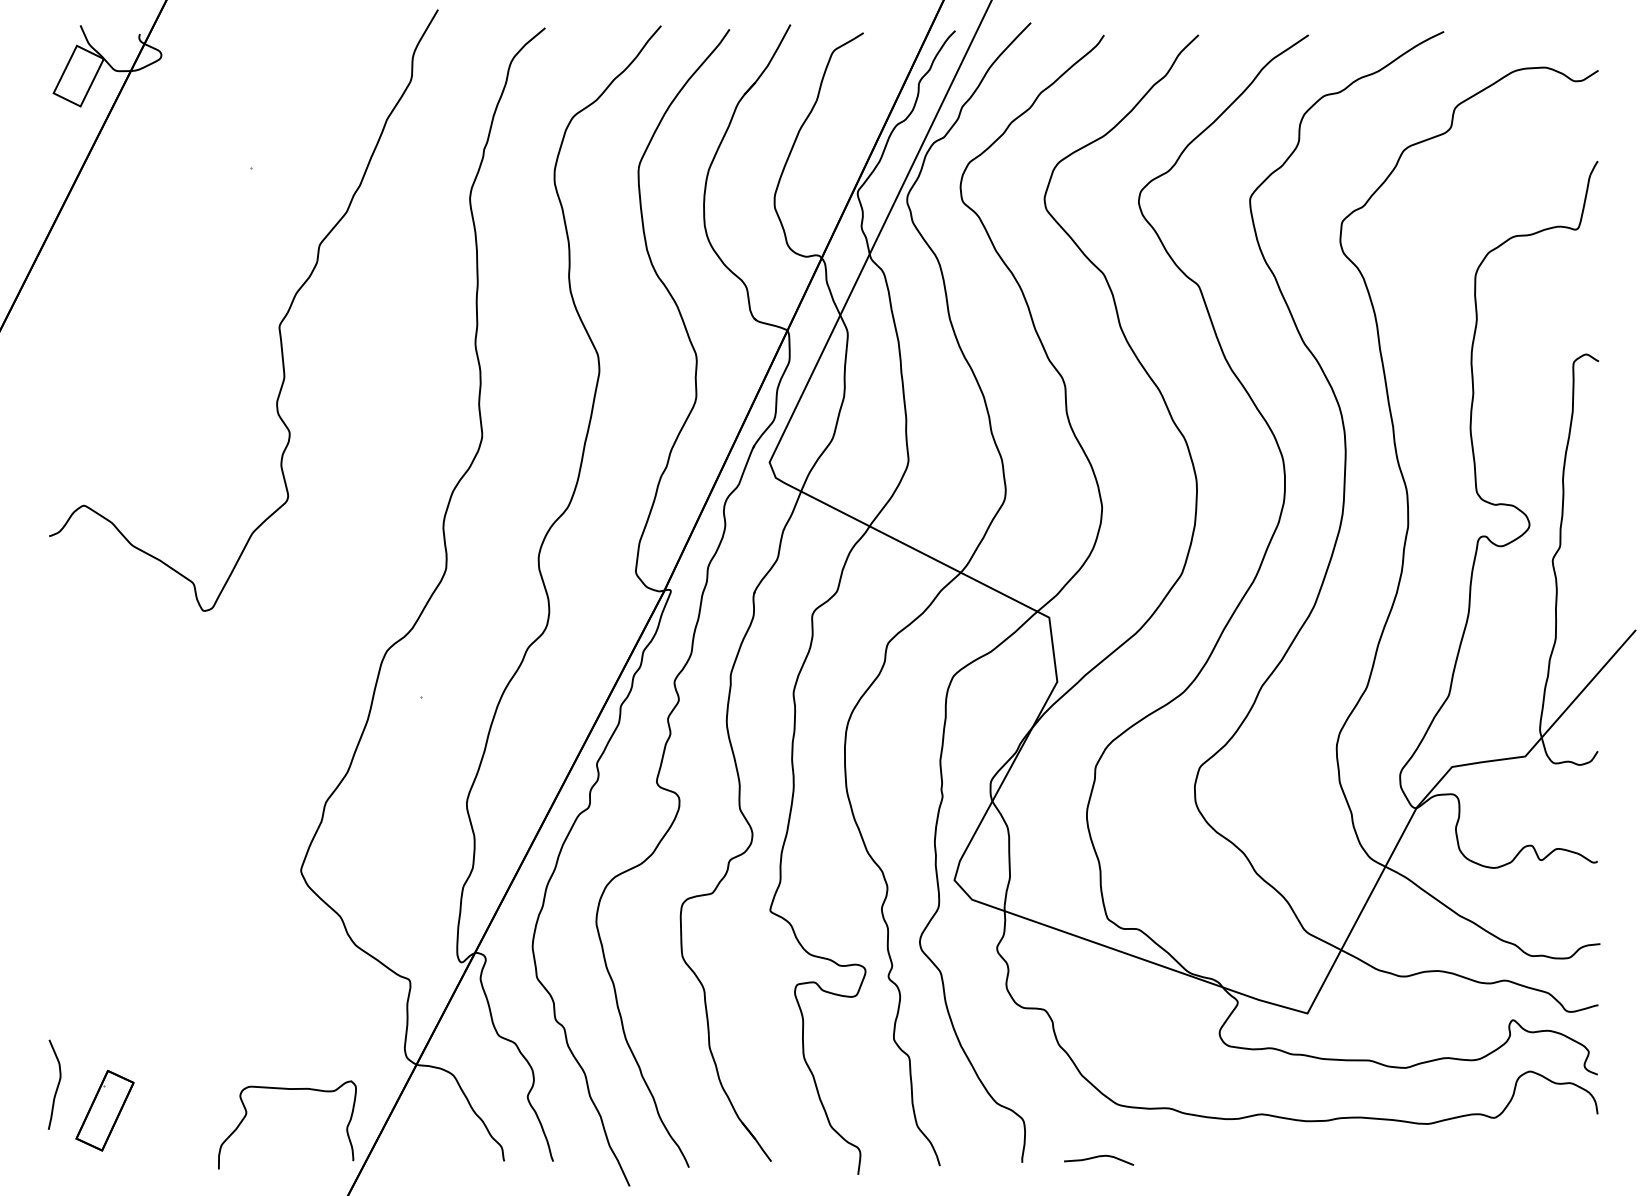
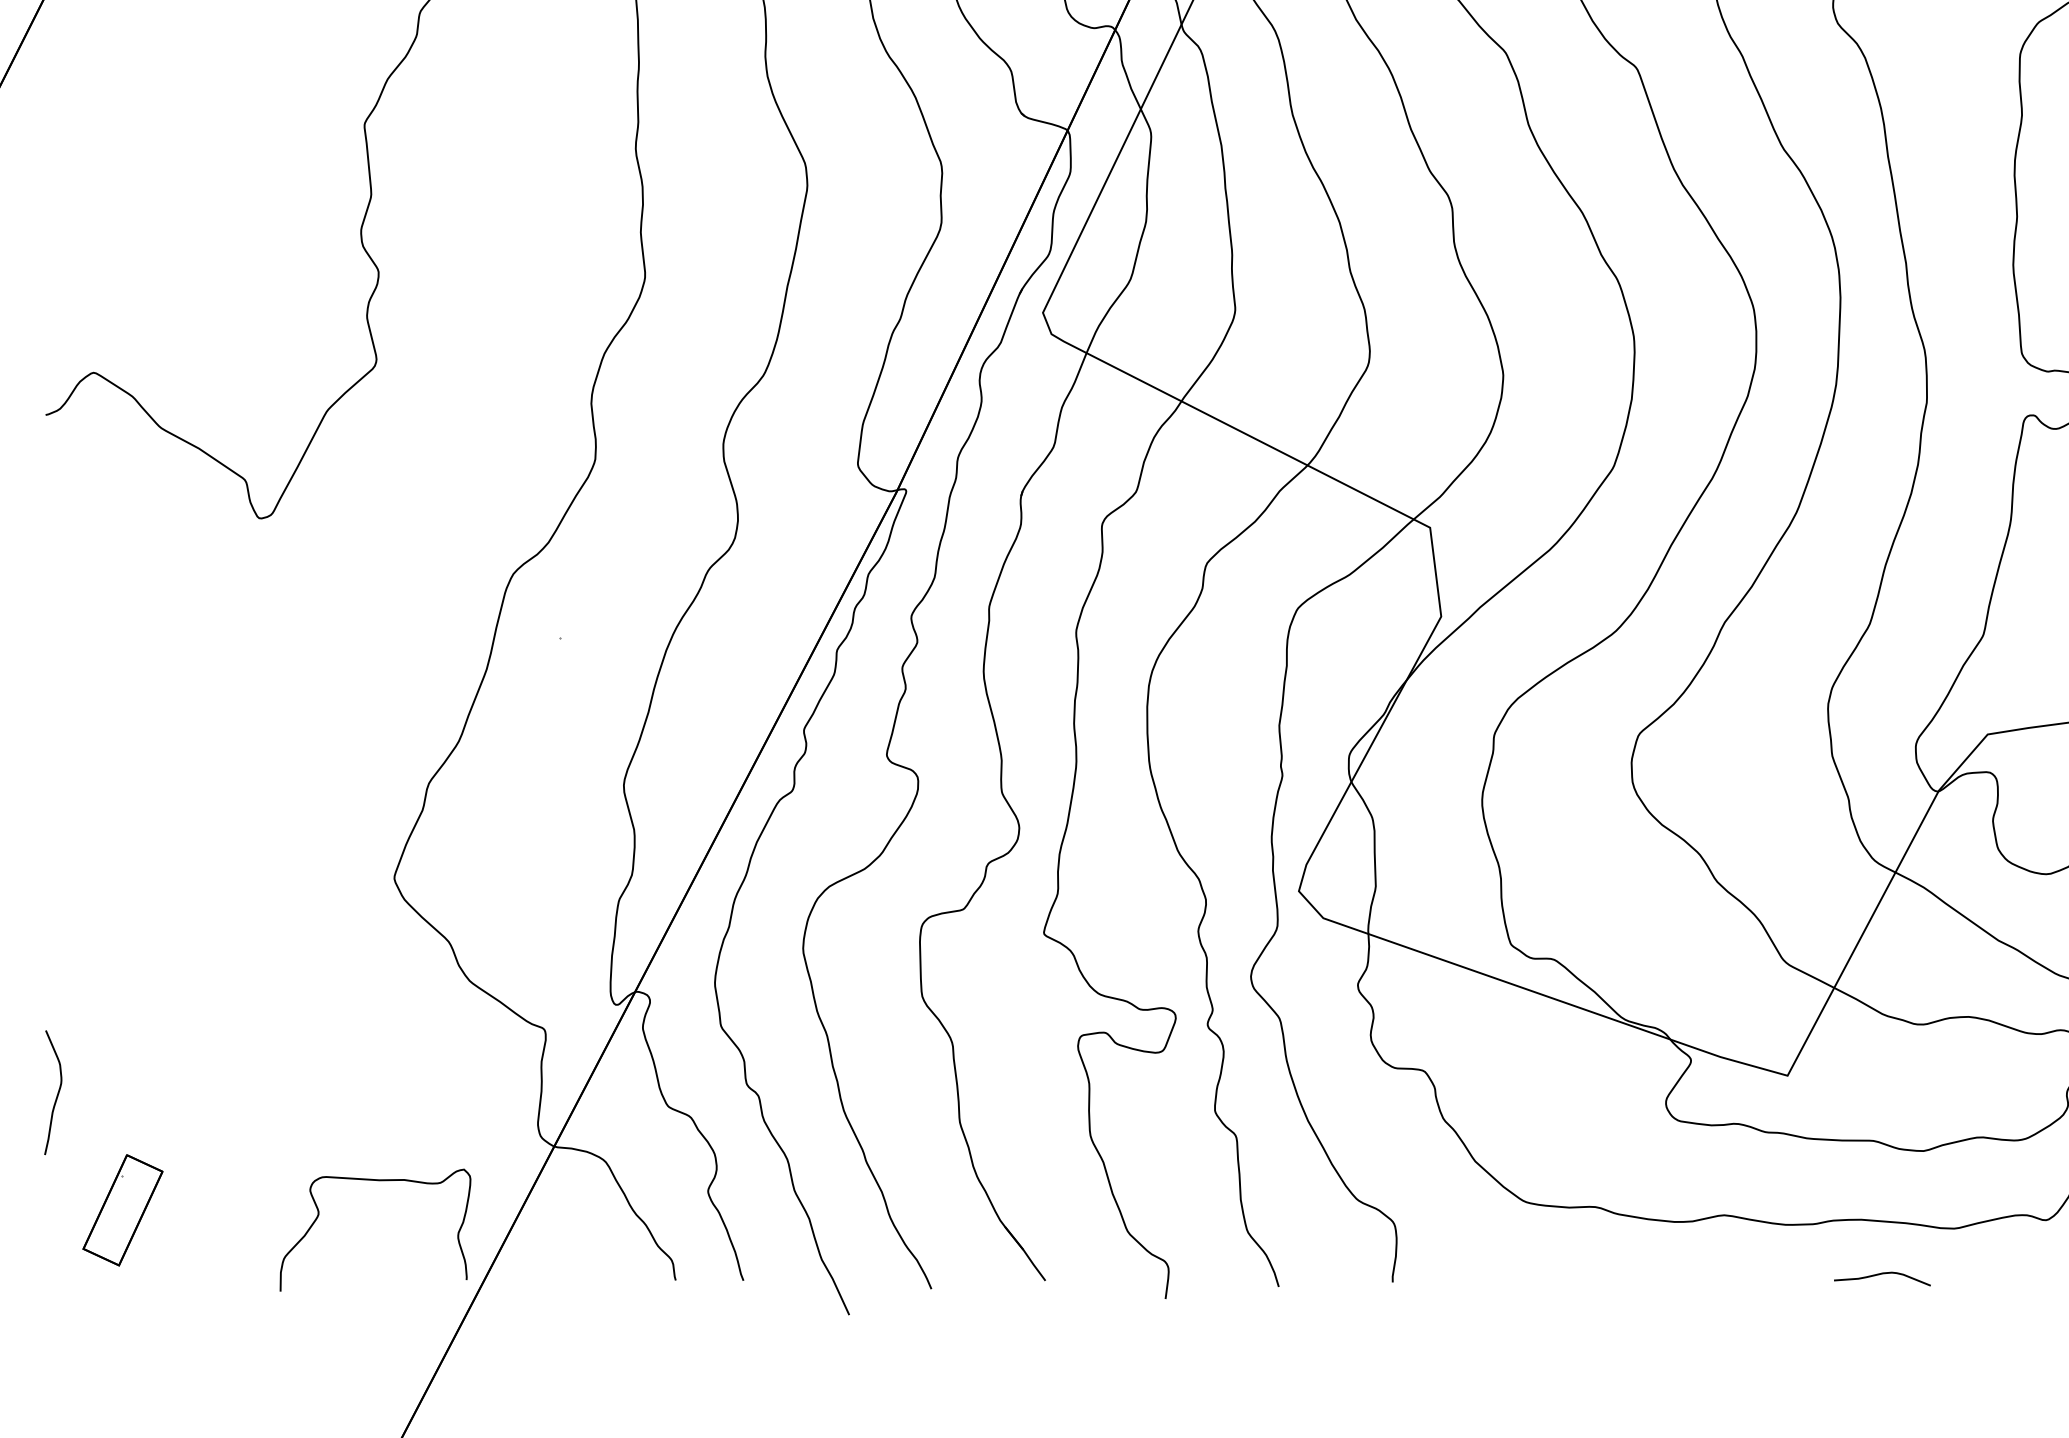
curve: (57, 1084) -> (57, 1092), moved
curve: (1099, 1157) -> (1883, 1275), moved

